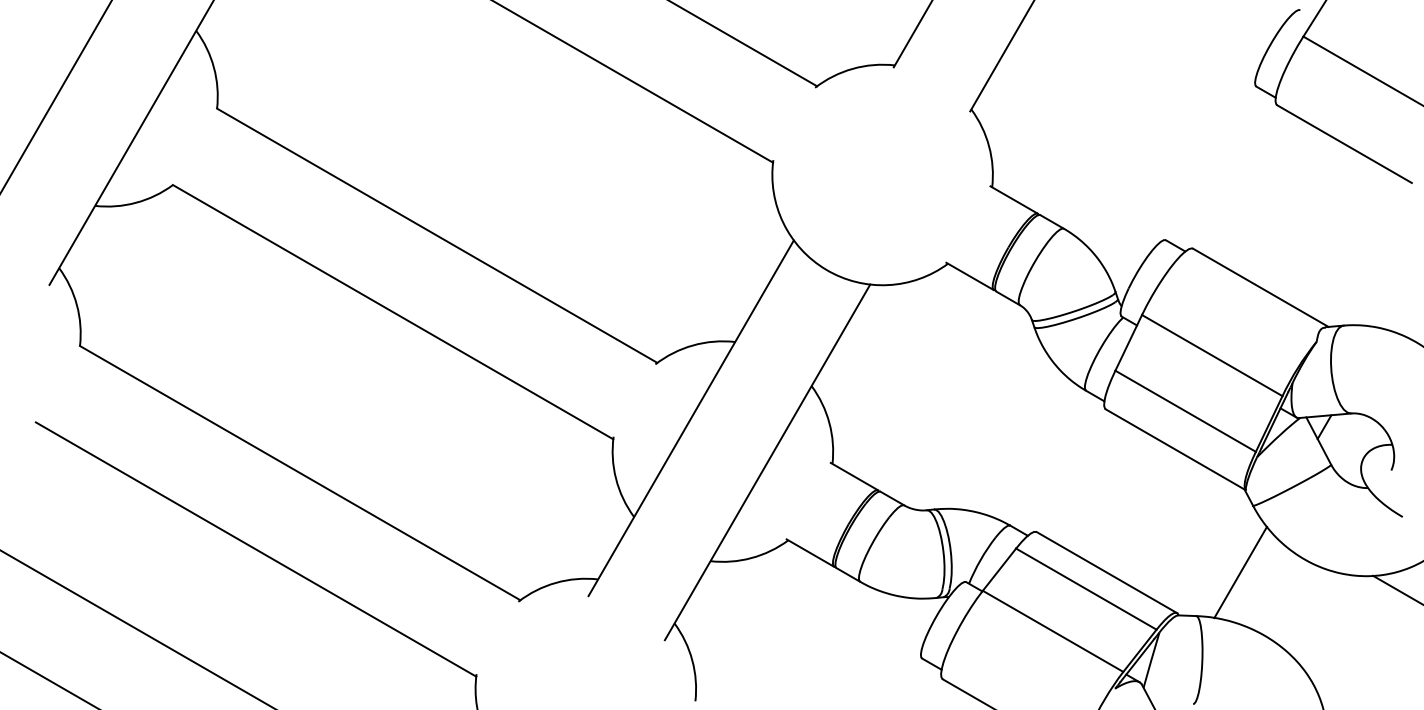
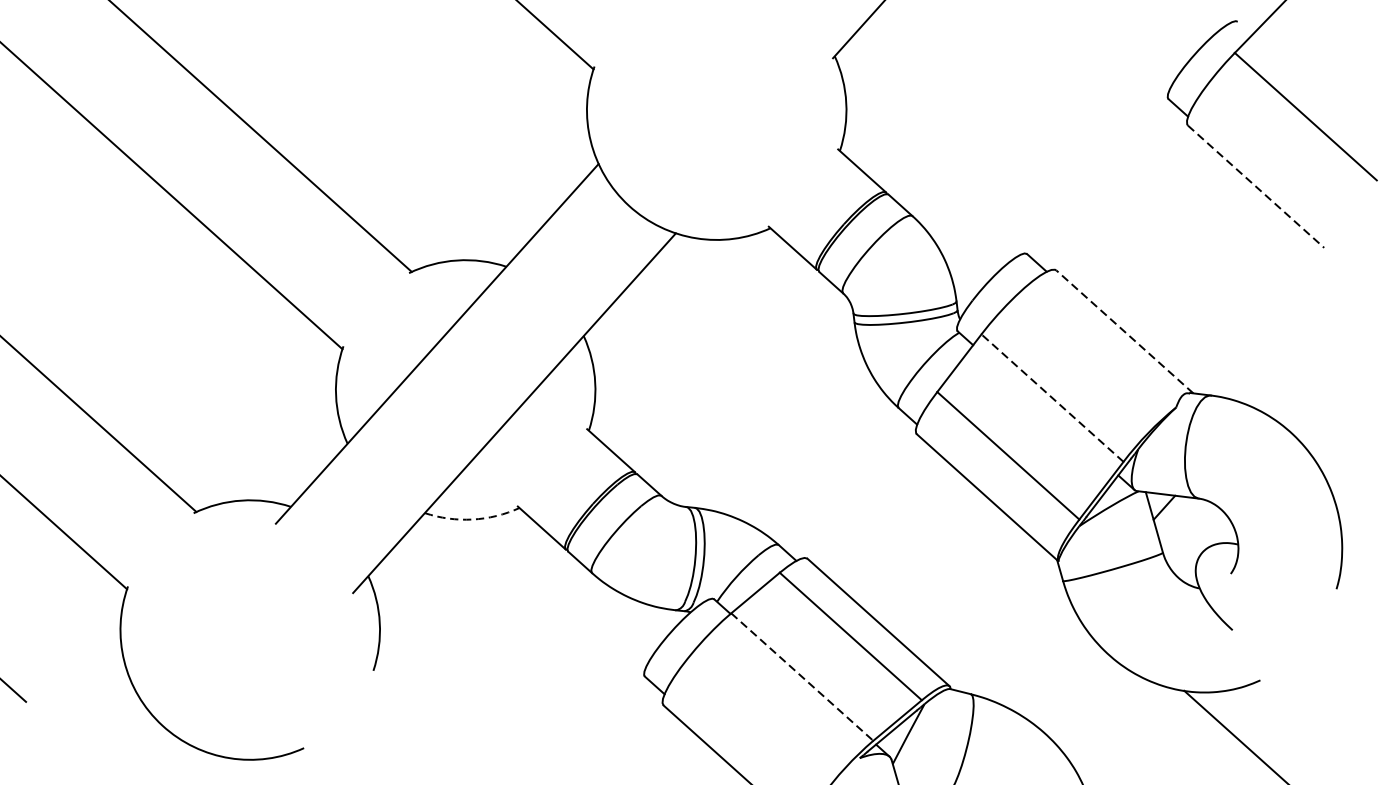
line: (1344, 144) -> (1255, 187), solid -> dashed
line: (1260, 287) -> (1124, 331), solid -> dashed
line: (1211, 355) -> (1051, 397), solid -> dashed
arc: (751, 558) -> (472, 519), solid -> dashed
line: (1240, 572) -> (1032, 654), removed
line: (1053, 631) -> (802, 677), solid -> dashed

